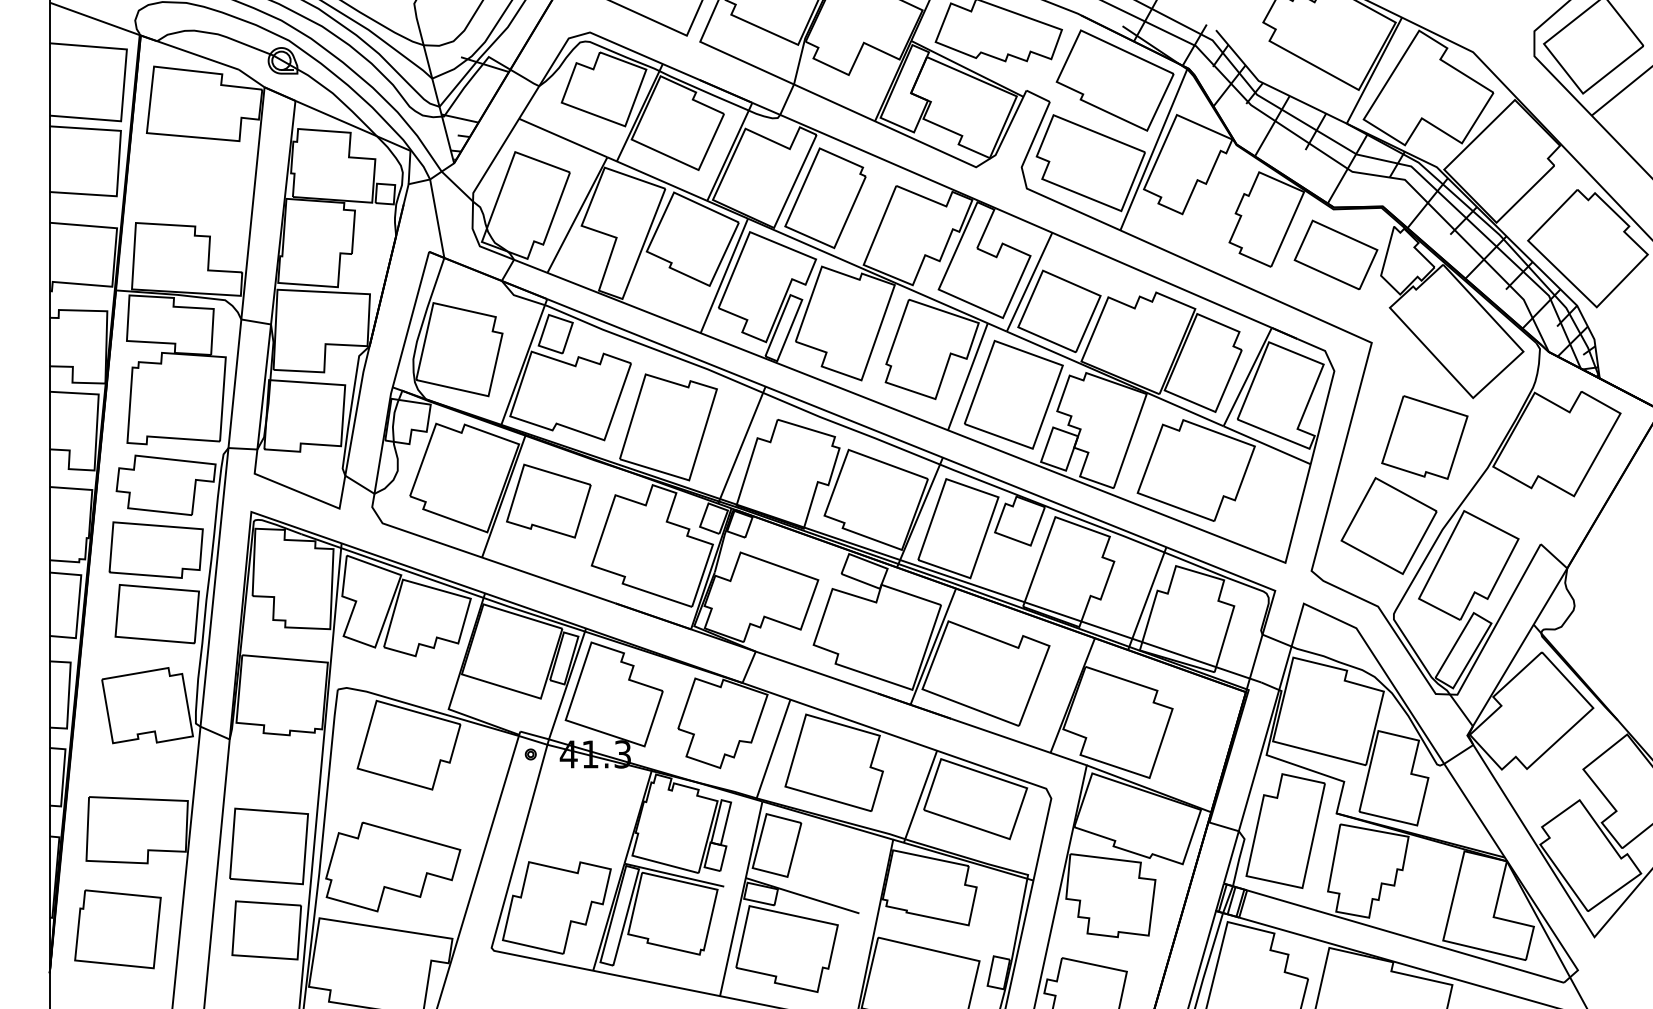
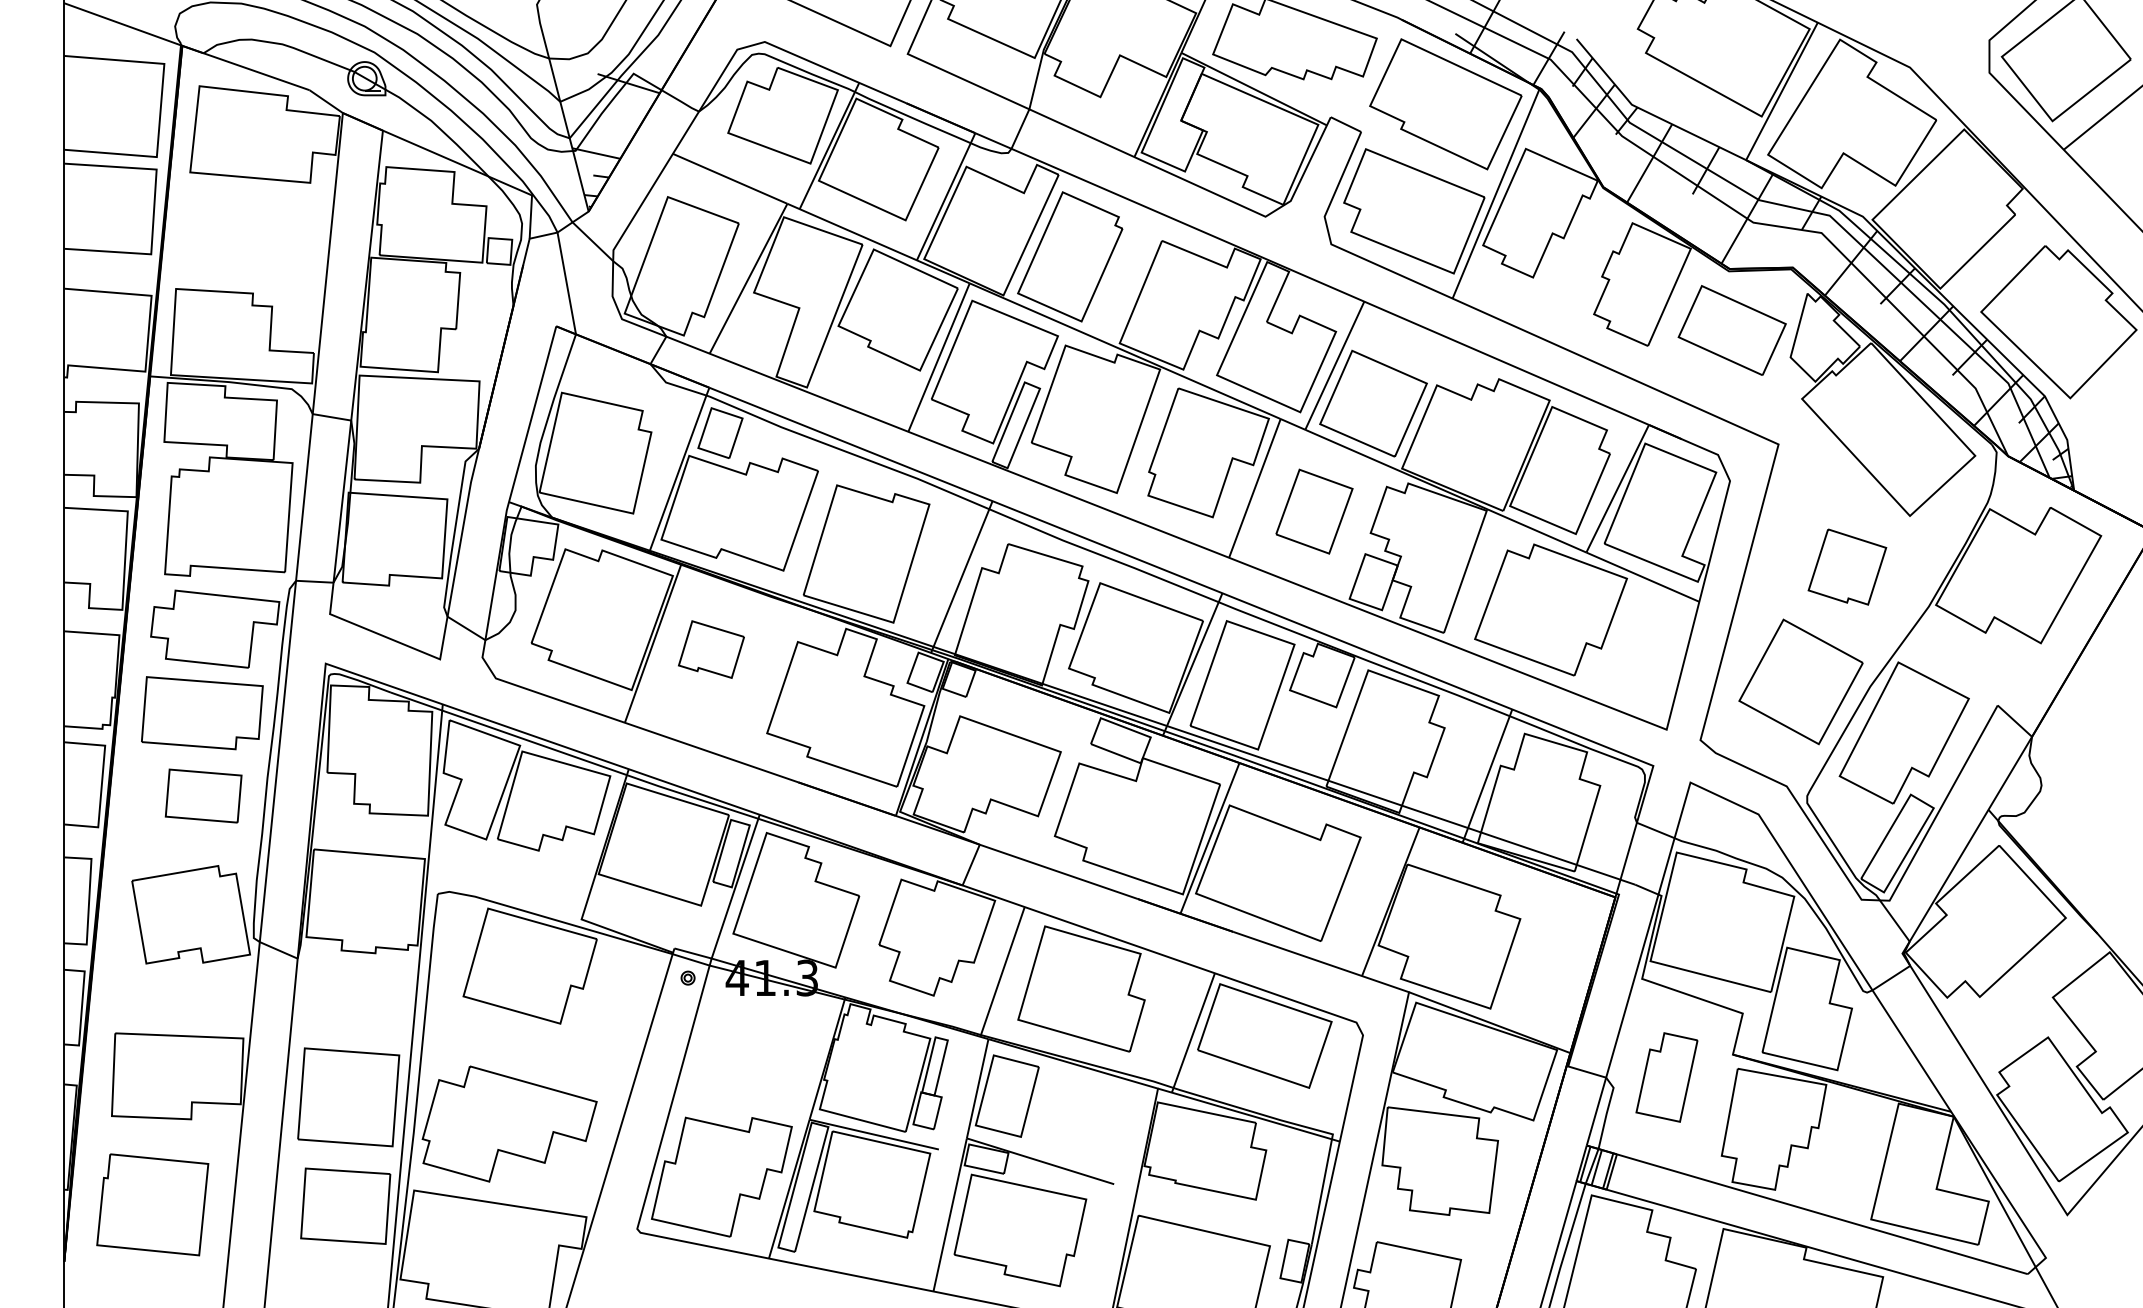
part: (1013, 394) -> (1314, 511), size x0.6
part: (1424, 437) -> (1847, 566), size x0.7
part: (548, 501) -> (711, 649), size x0.6
part: (157, 613) -> (203, 795), size x0.7
part: (1285, 831) -> (1666, 1077), size x0.6

